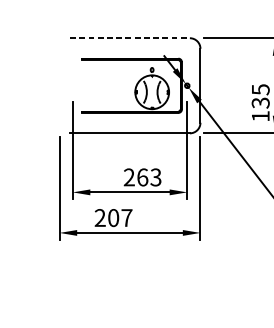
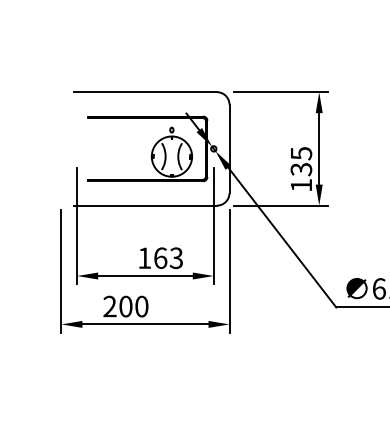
line: (130, 38) -> (145, 92), dashed -> solid
text: (129, 176) -> (144, 257), 263 -> 163
text: (126, 217) -> (141, 306), 207 -> 200

